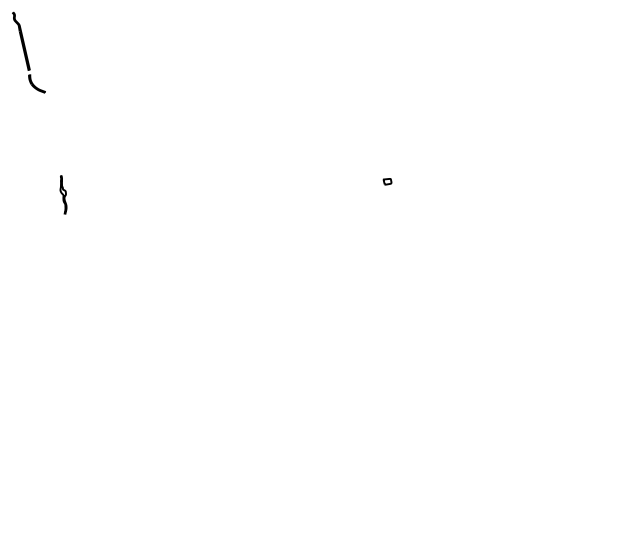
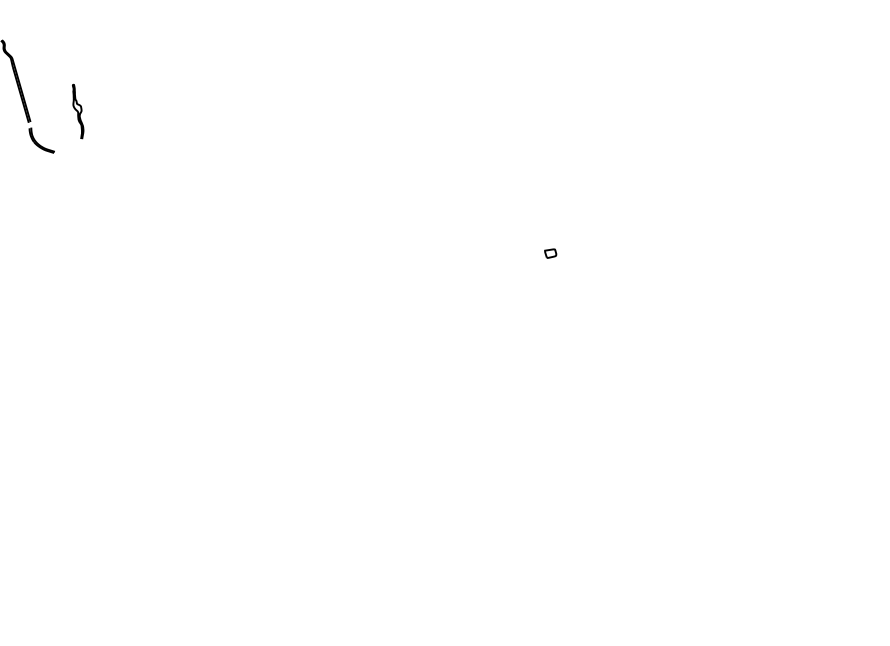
part: (63, 194) -> (78, 110), moved

